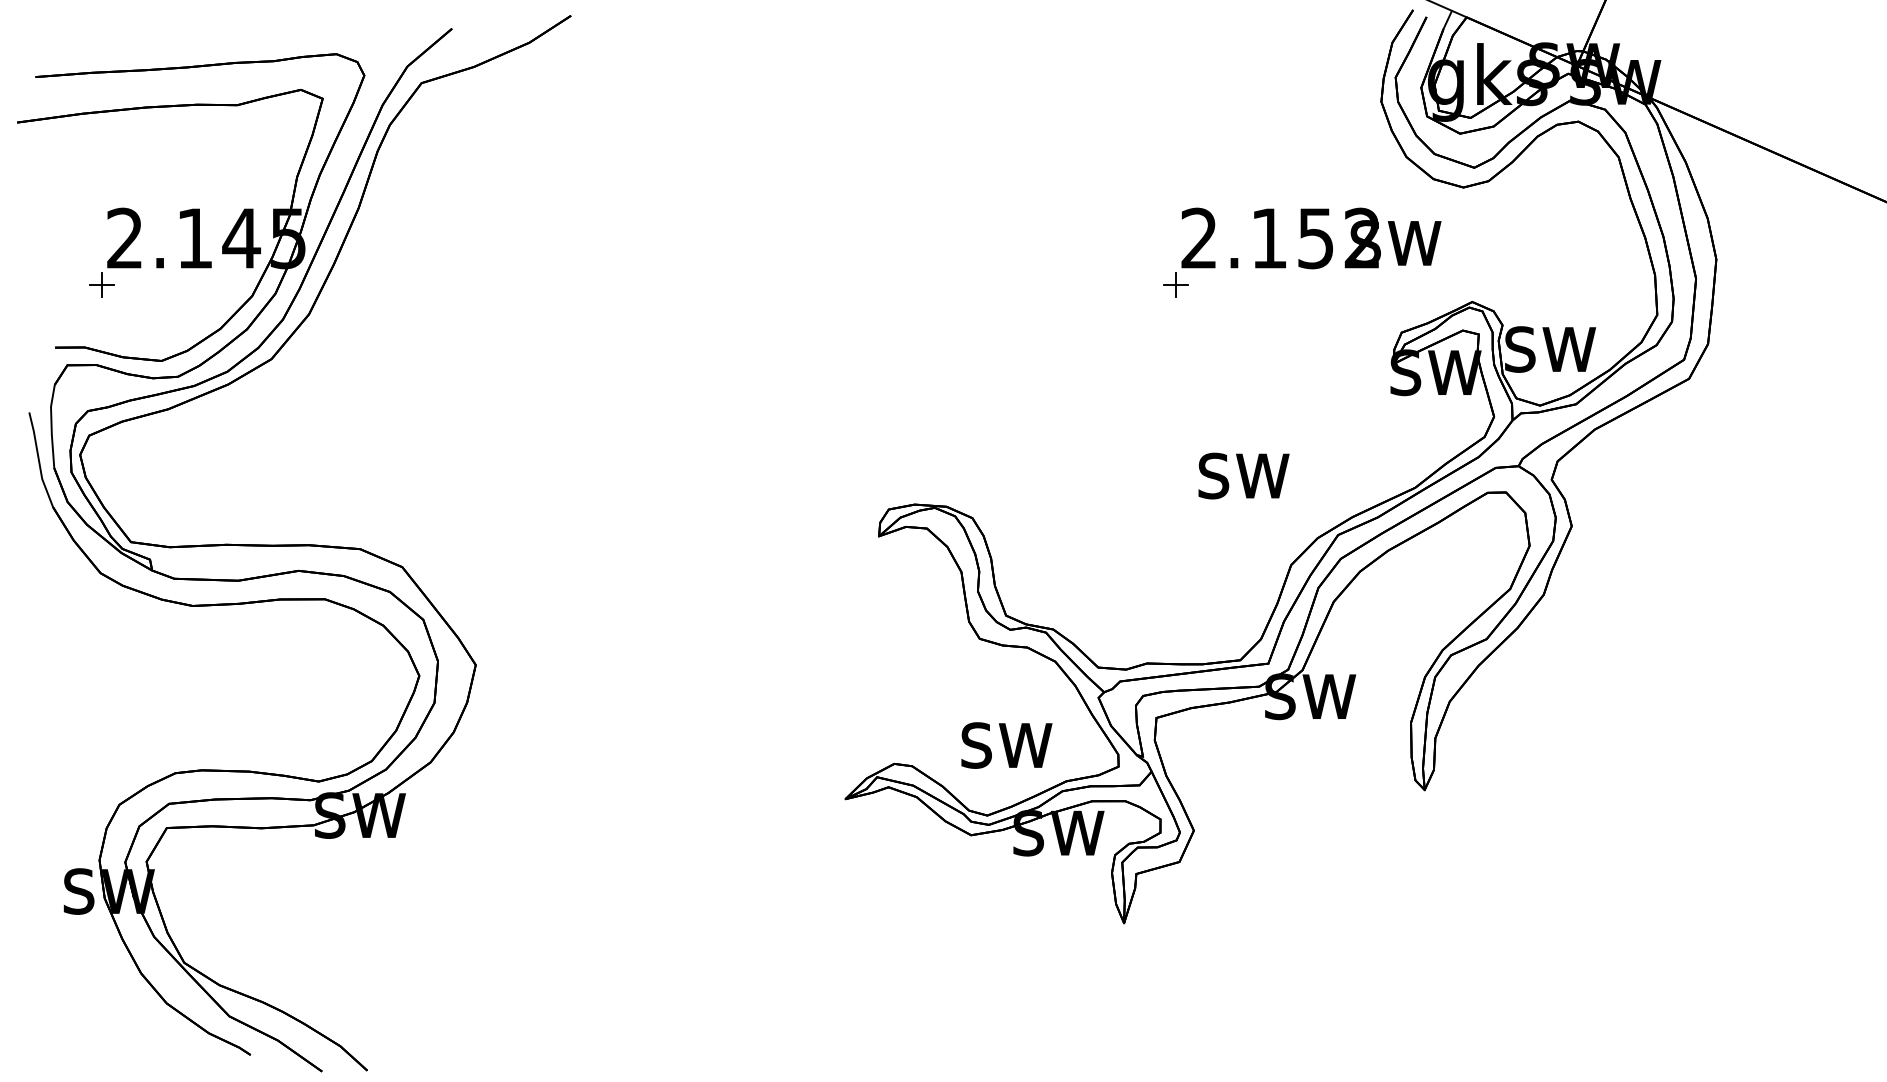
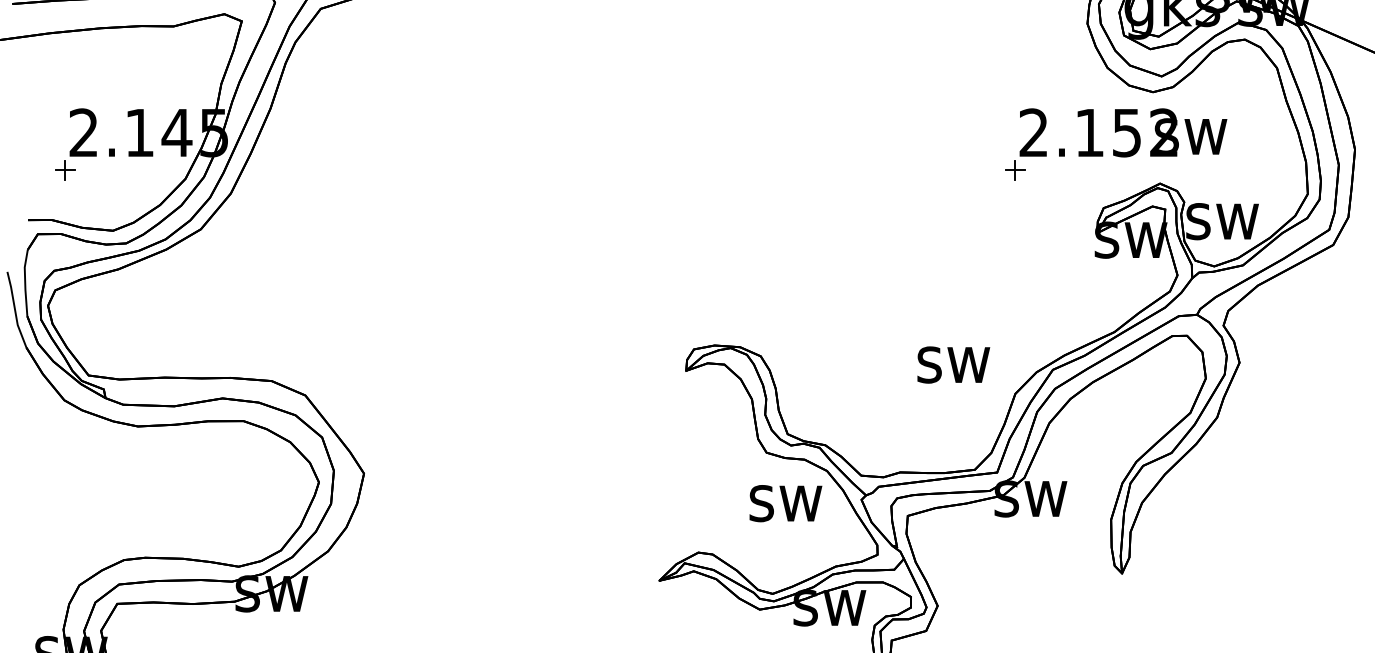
part: (1300, 259) -> (1114, 149), moved
text: (1243, 475) -> (953, 364), moved
text: (1006, 745) -> (785, 503), moved

